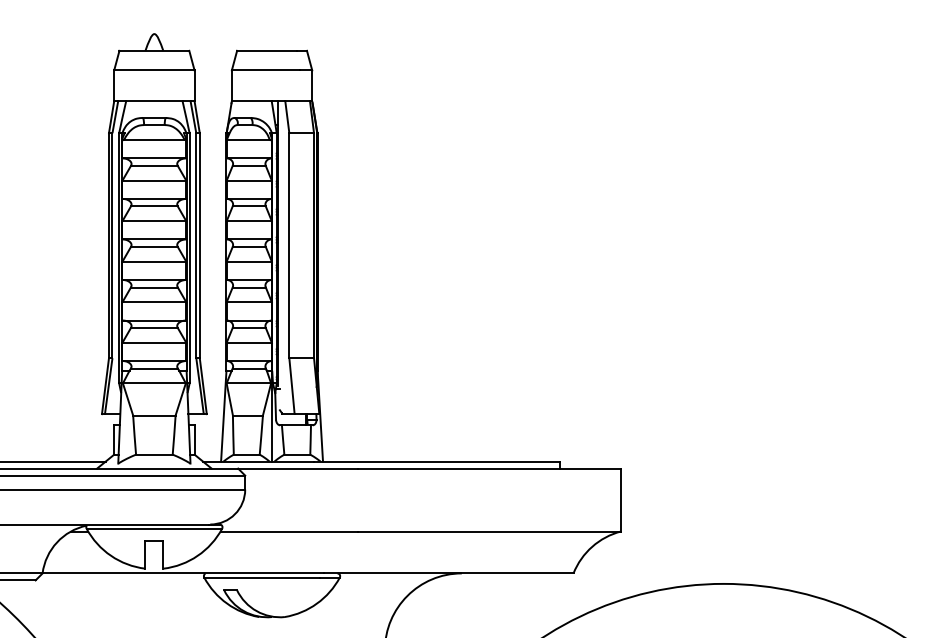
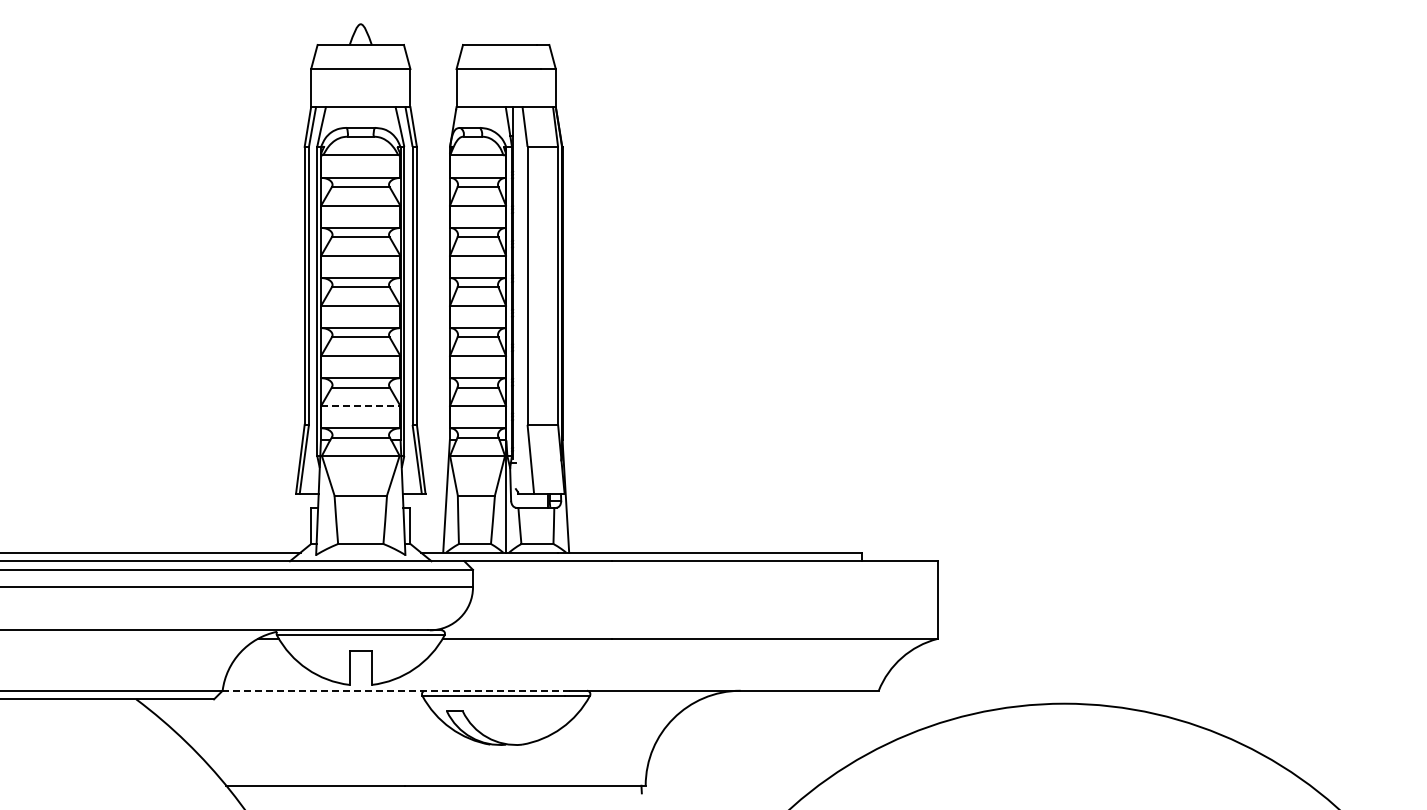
line: (154, 342) -> (360, 405), solid -> dashed
line: (183, 573) -> (396, 690), solid -> dashed

